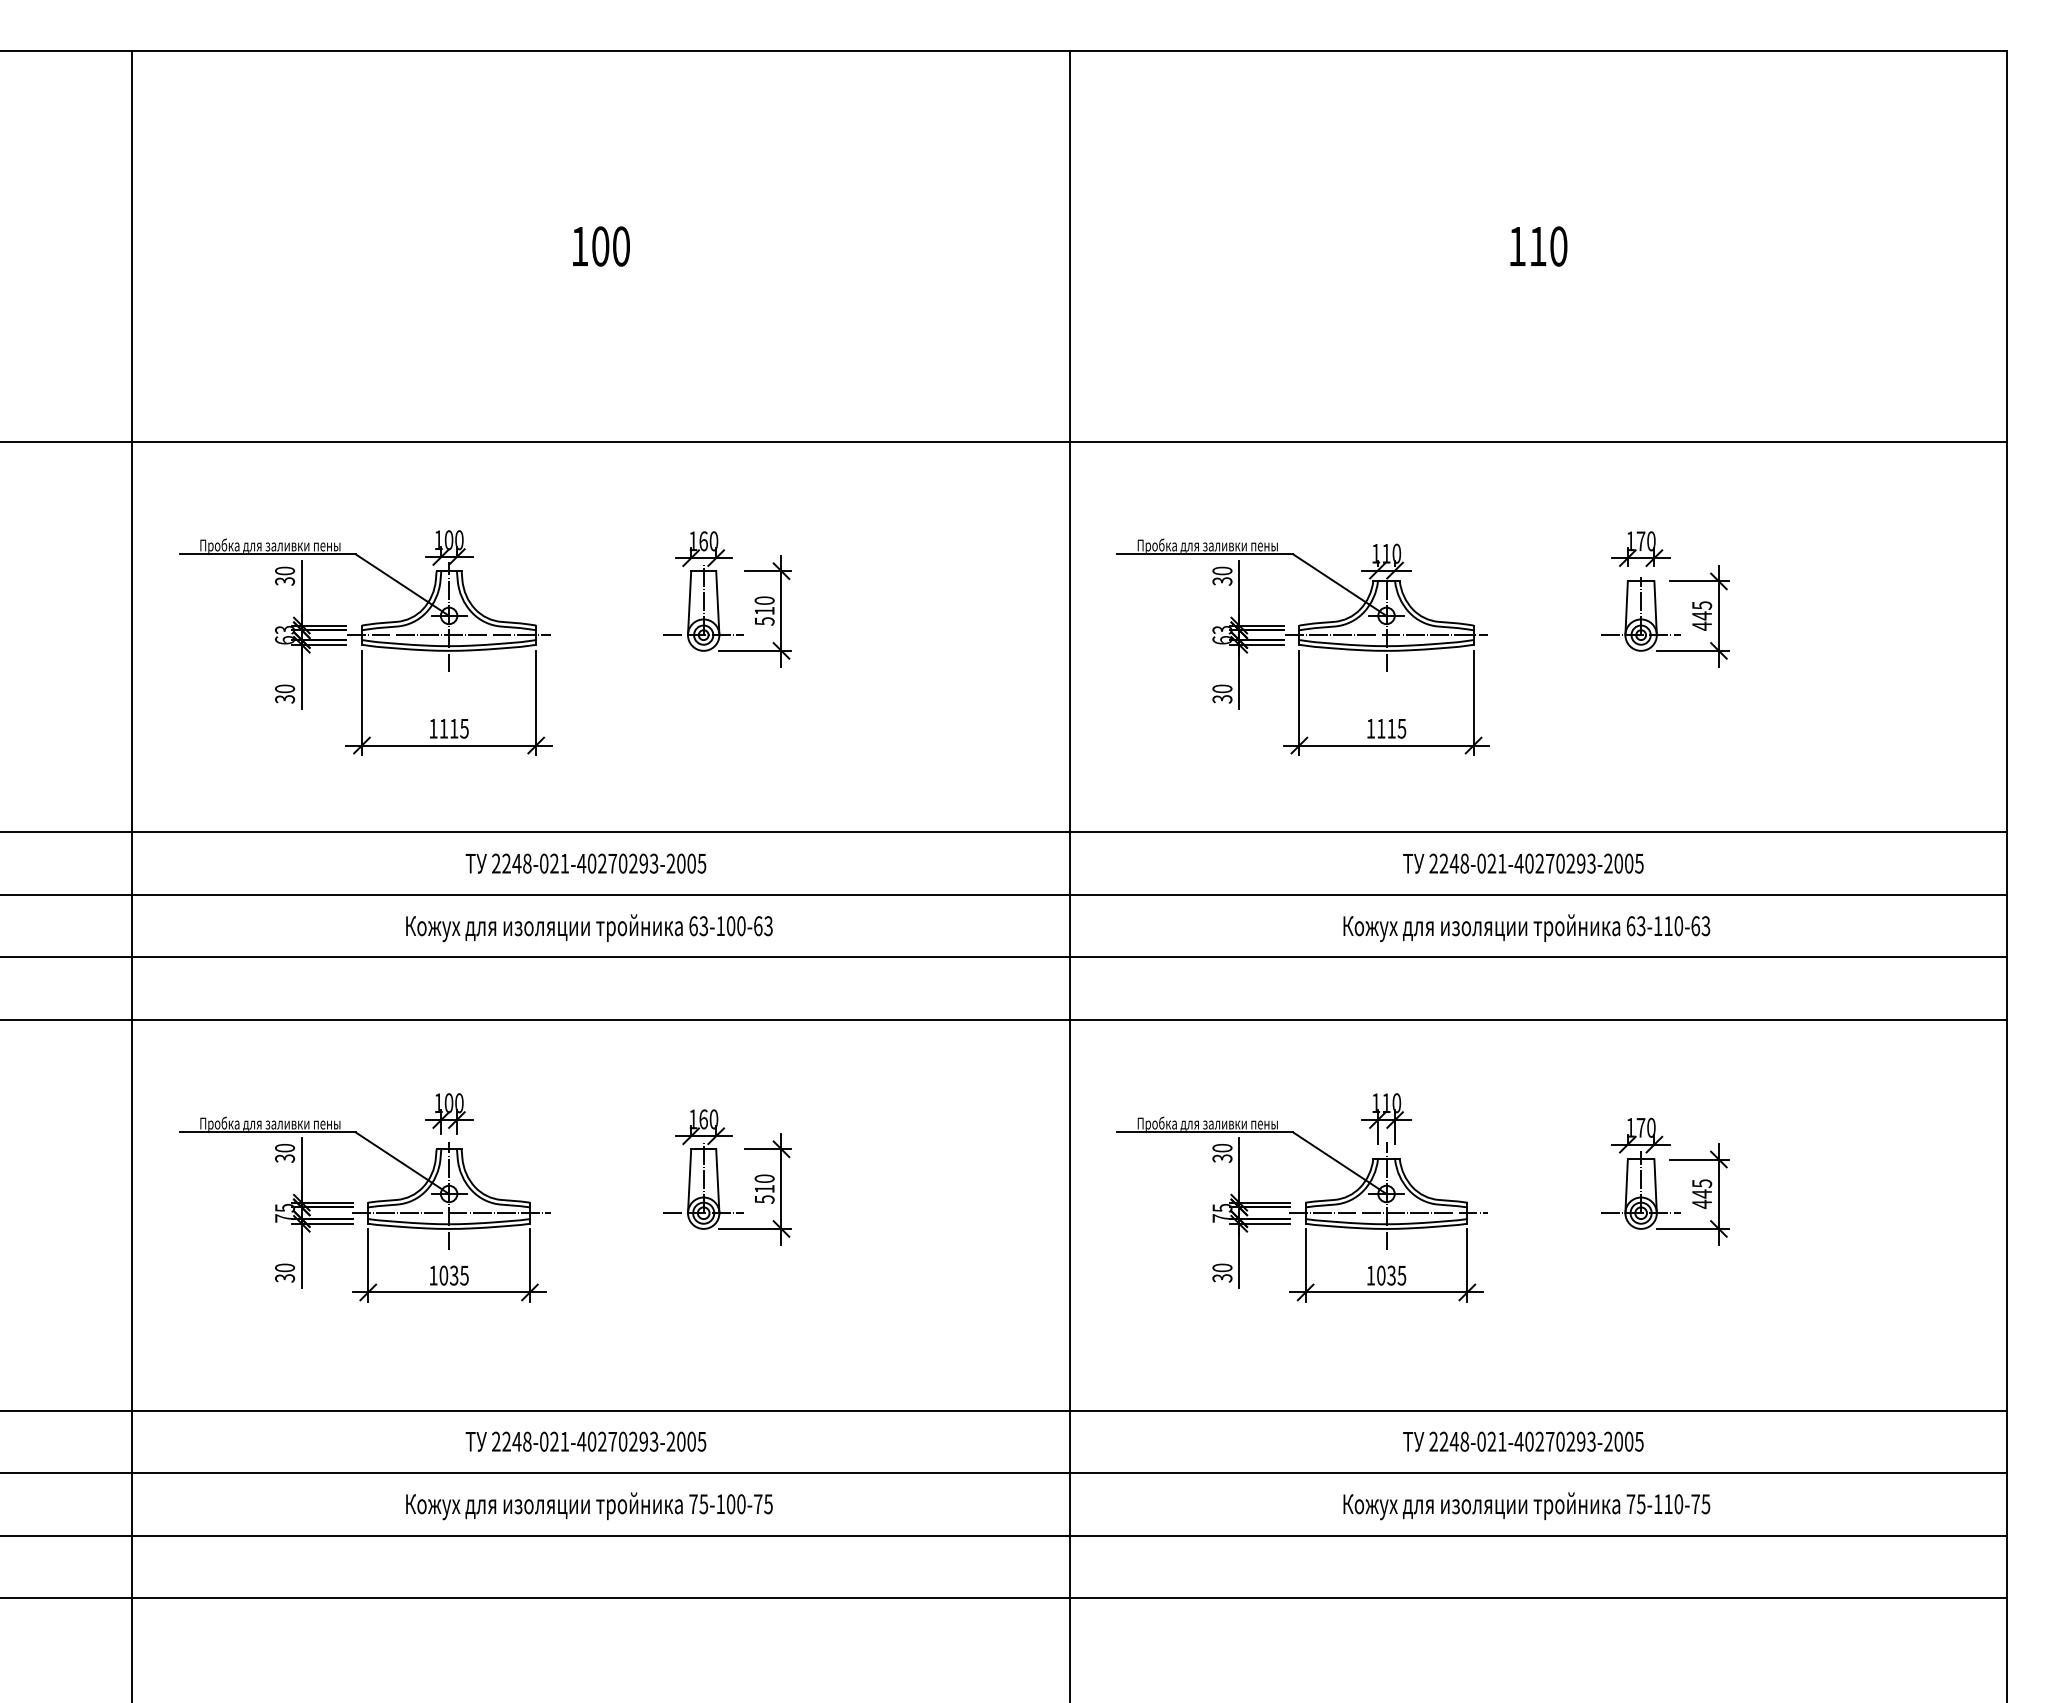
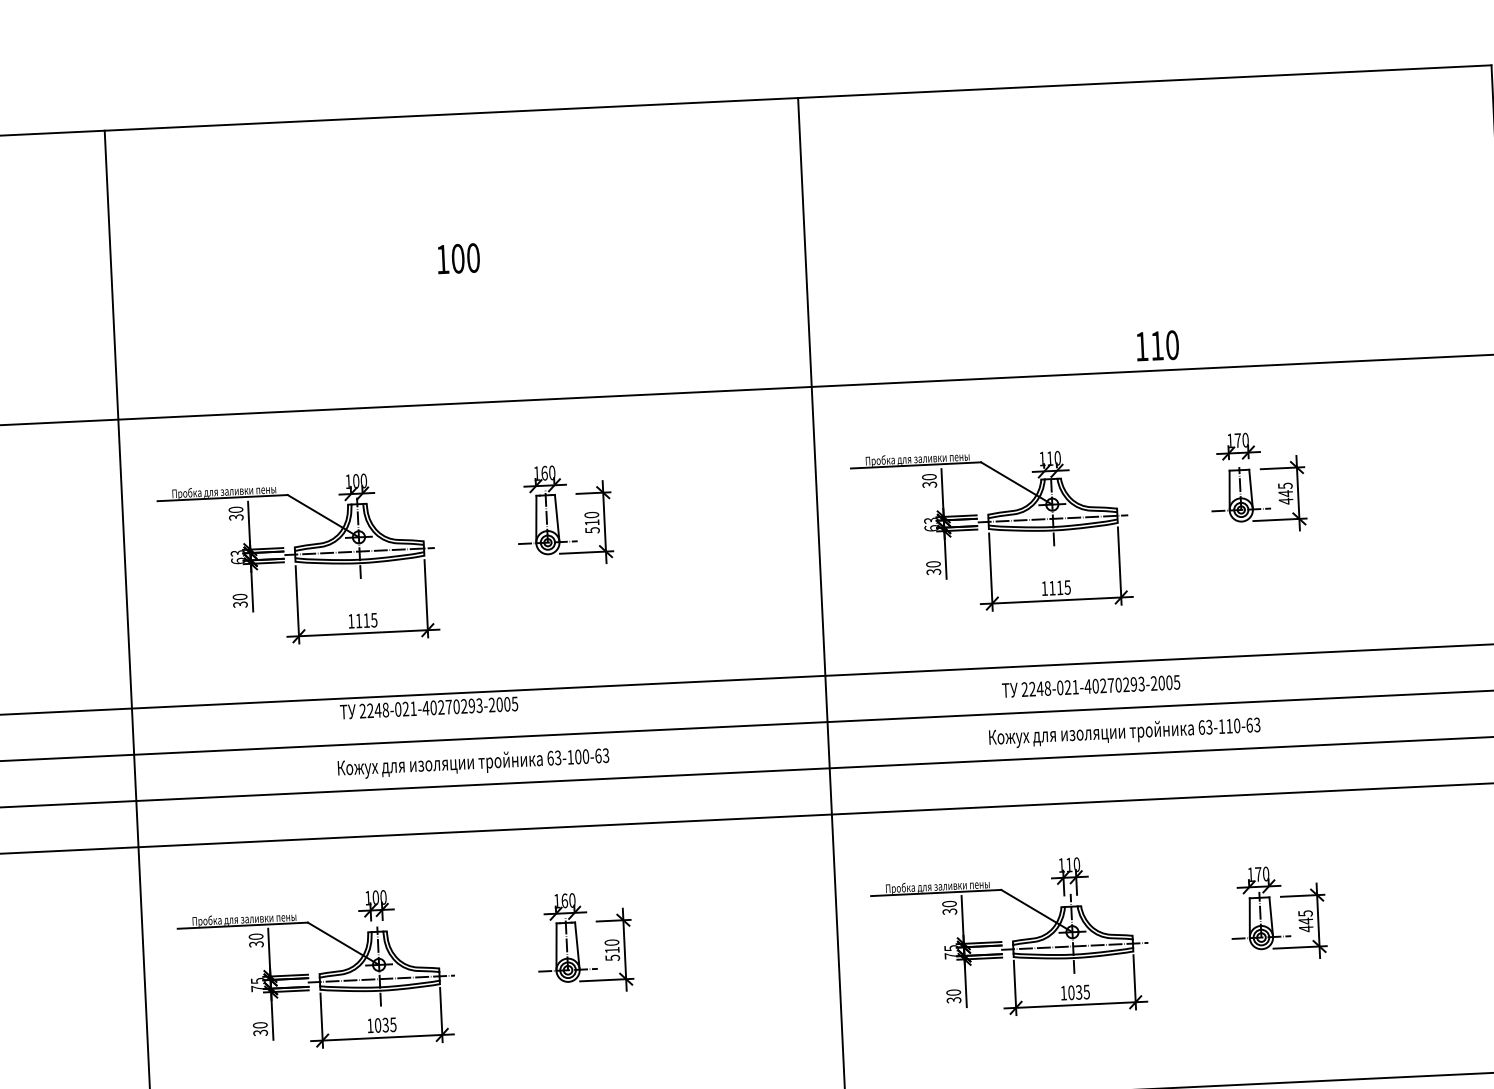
text: (1538, 246) -> (1157, 345), moved
text: (585, 863) -> (428, 707), moved
text: (1523, 863) -> (1091, 686), moved
text: (1526, 928) -> (1124, 732), moved

